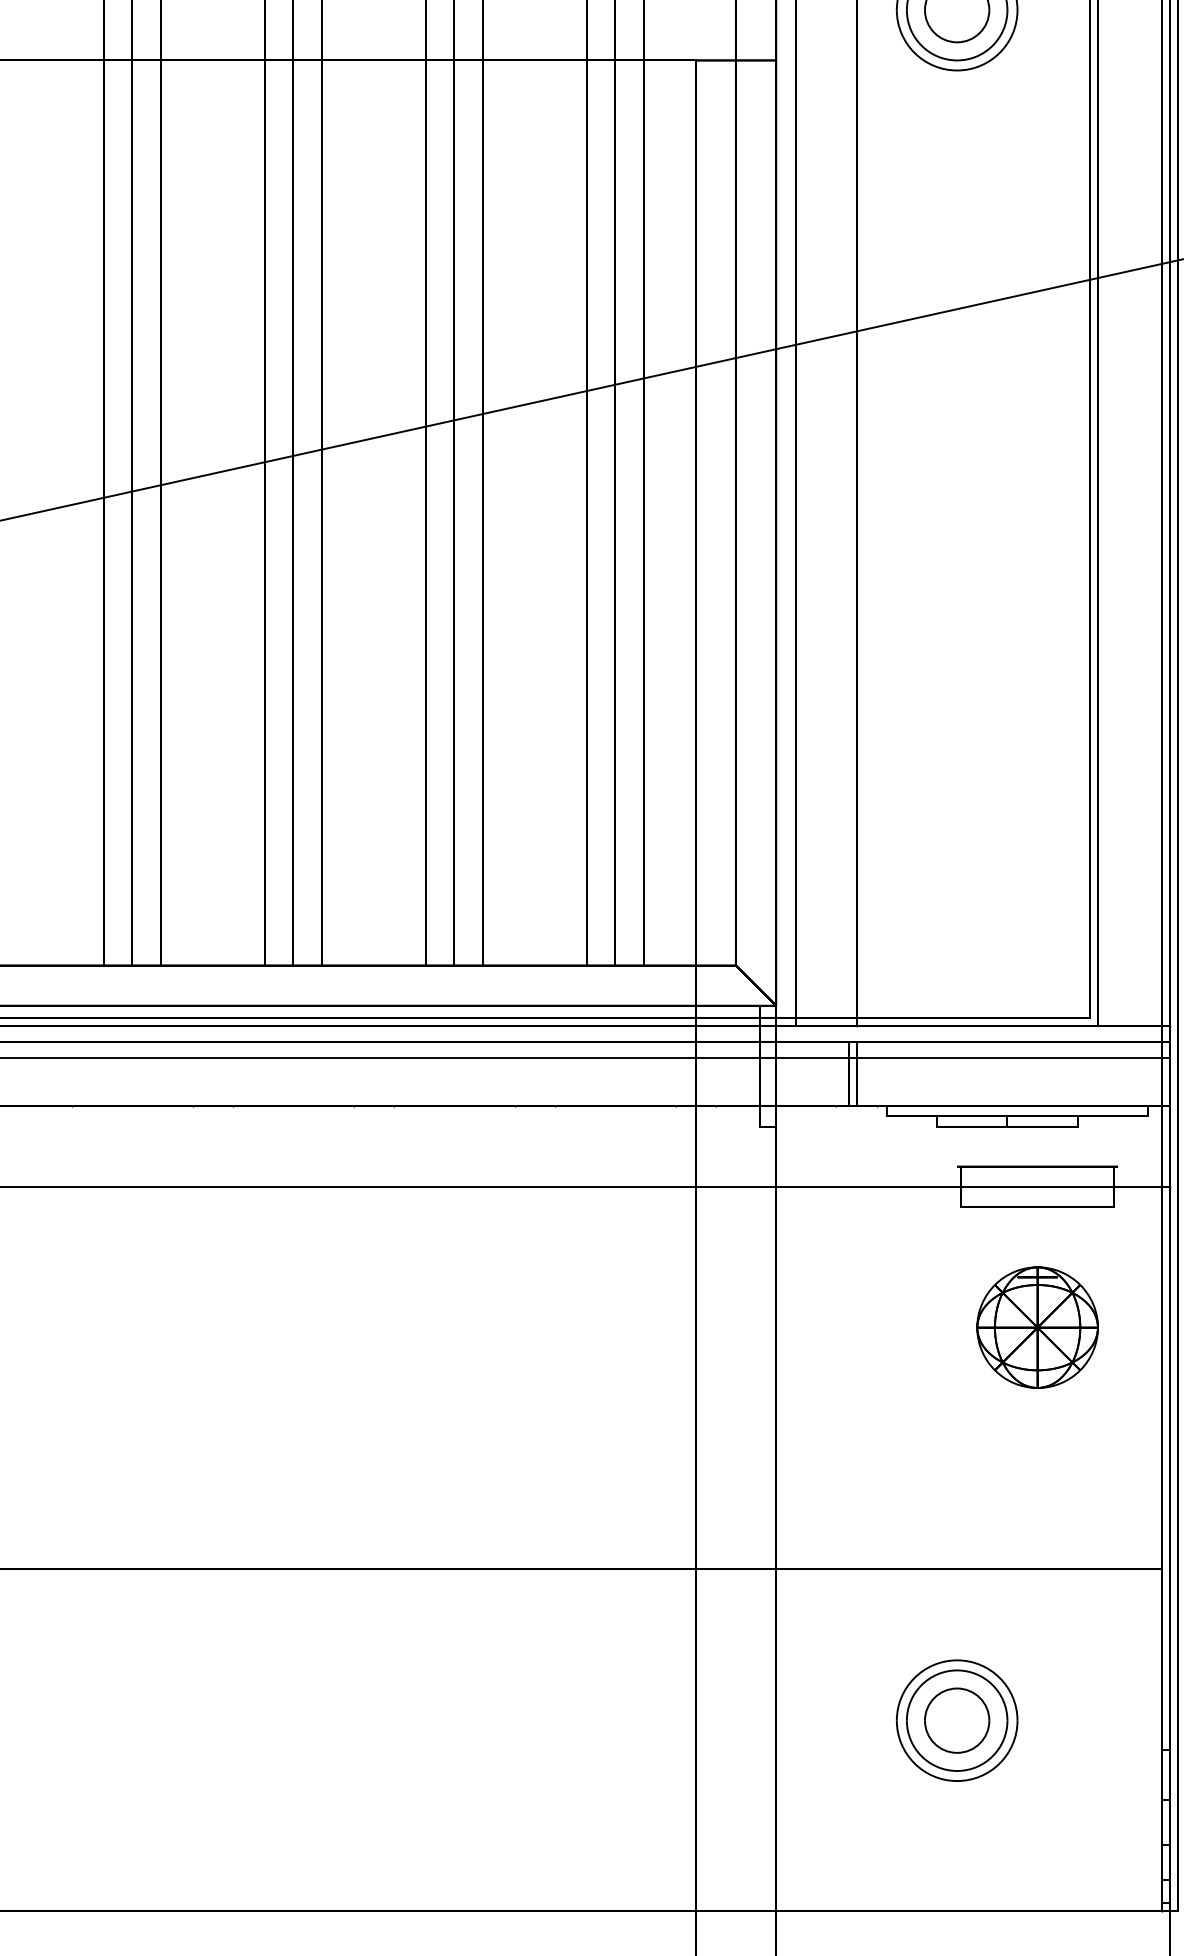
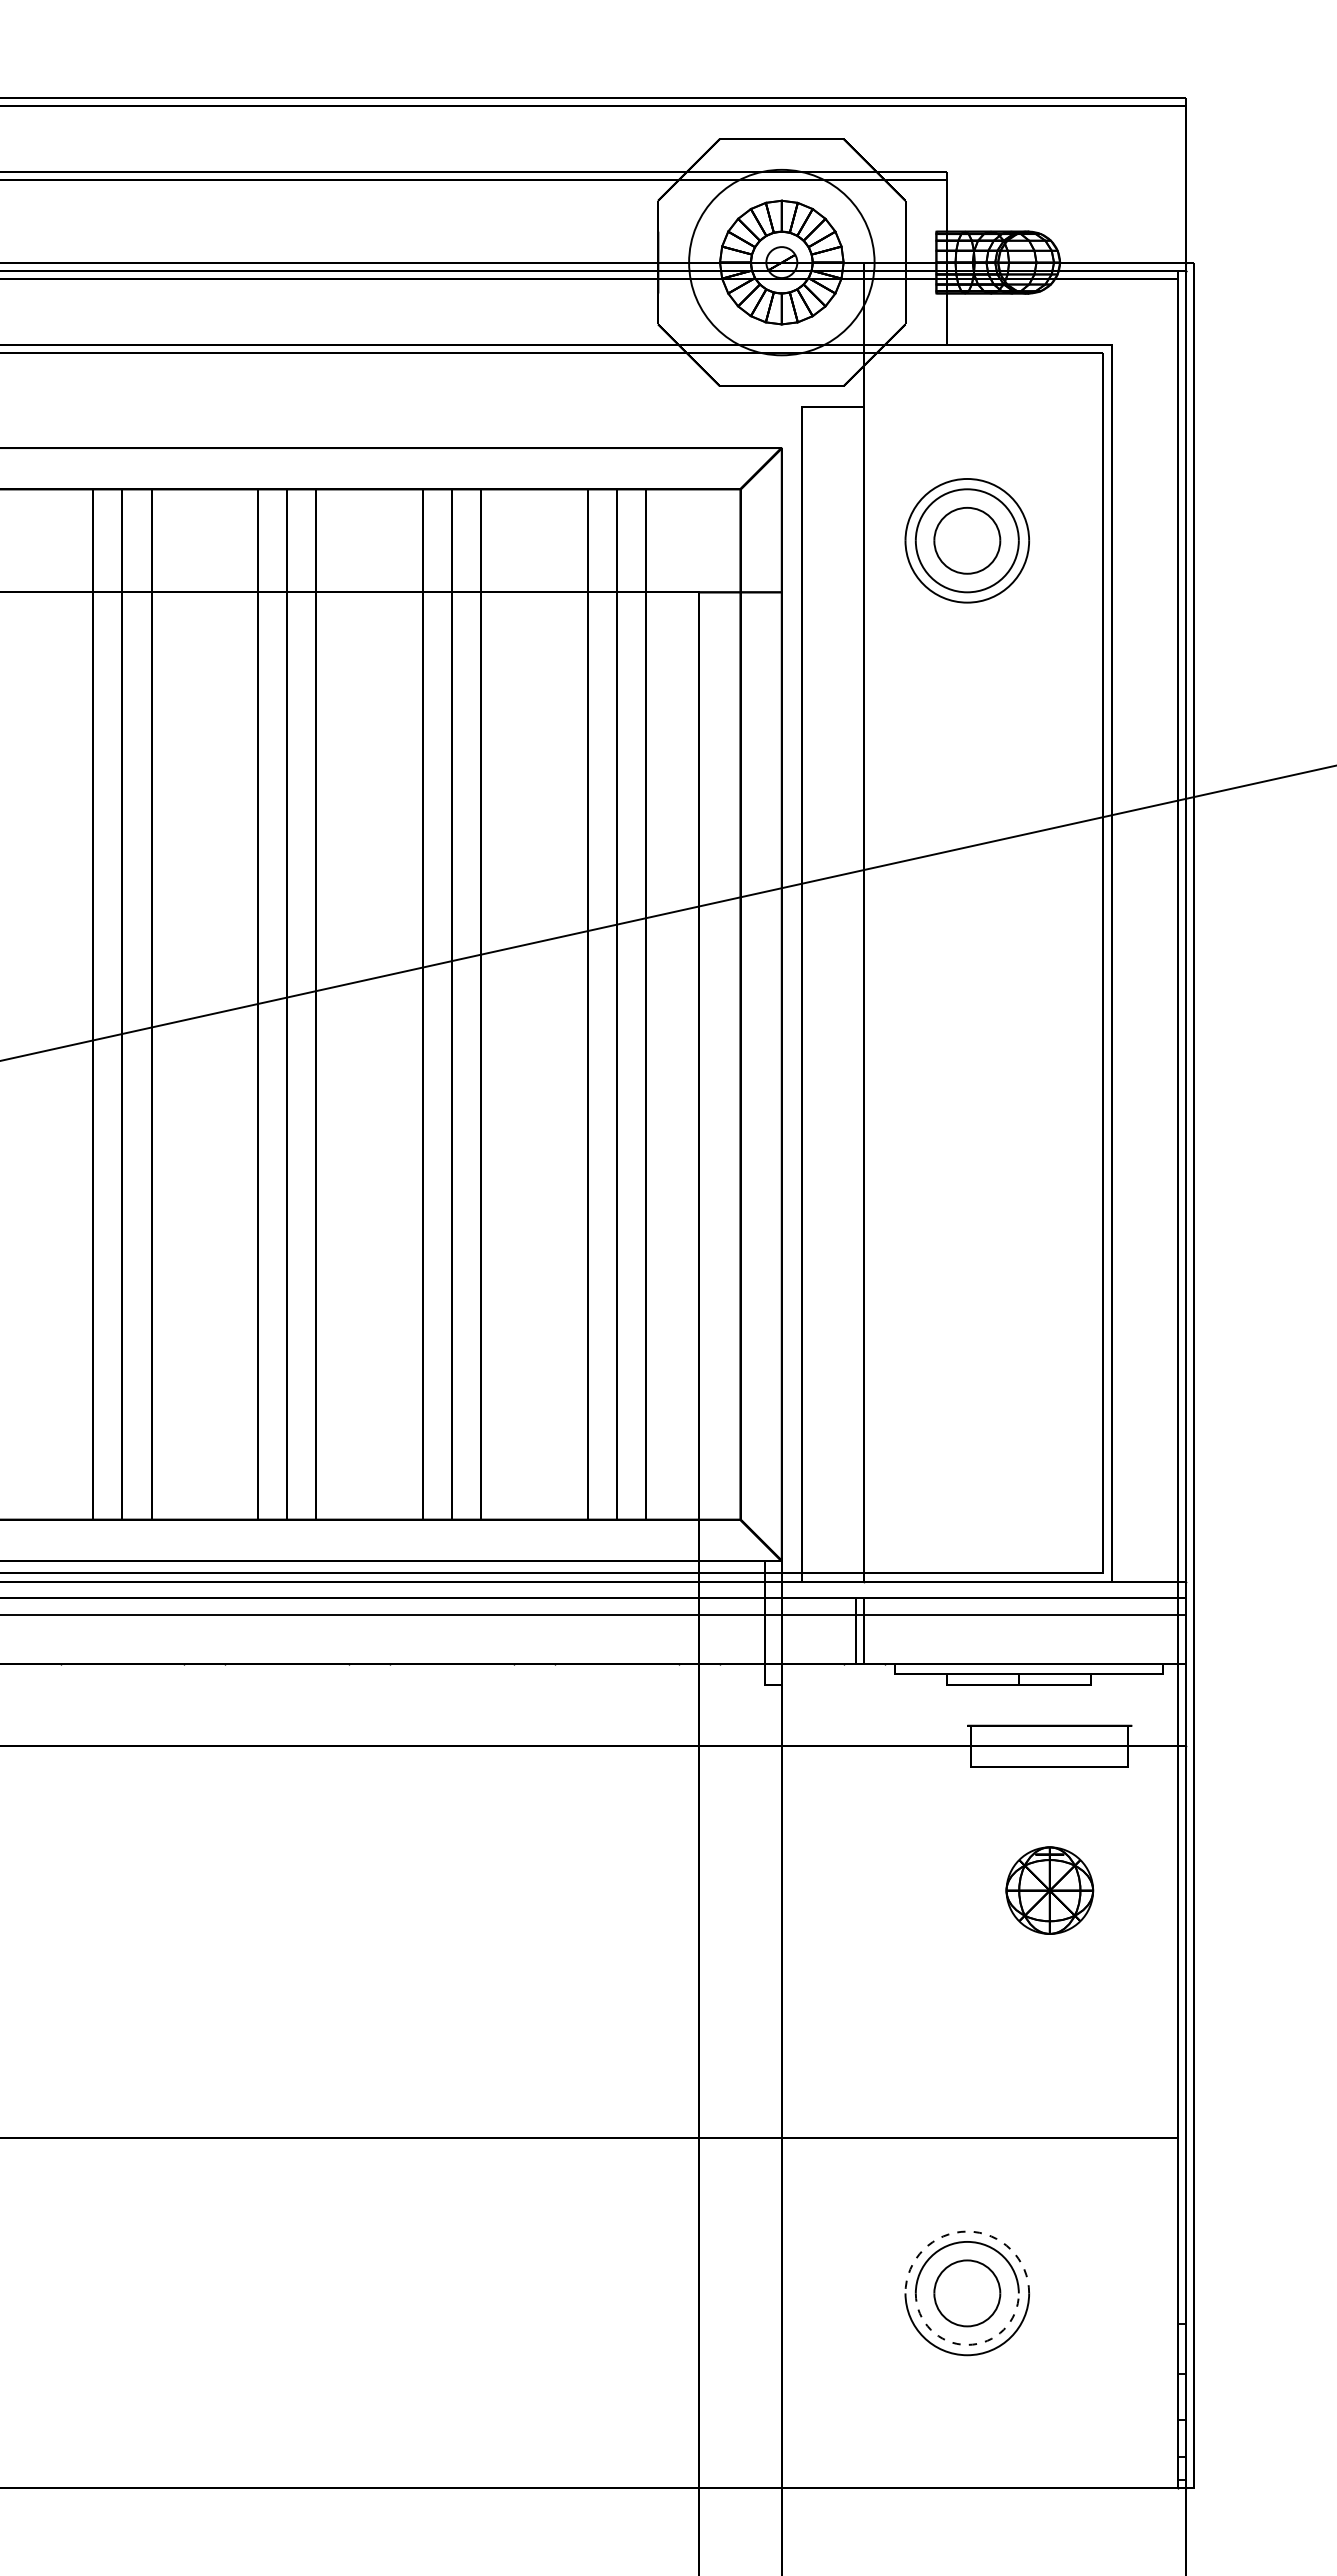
part: (1037, 1327) -> (1049, 1890), size x0.7
arc: (957, 1660) -> (967, 2231), solid -> dashed
arc: (957, 1770) -> (967, 2344), solid -> dashed

